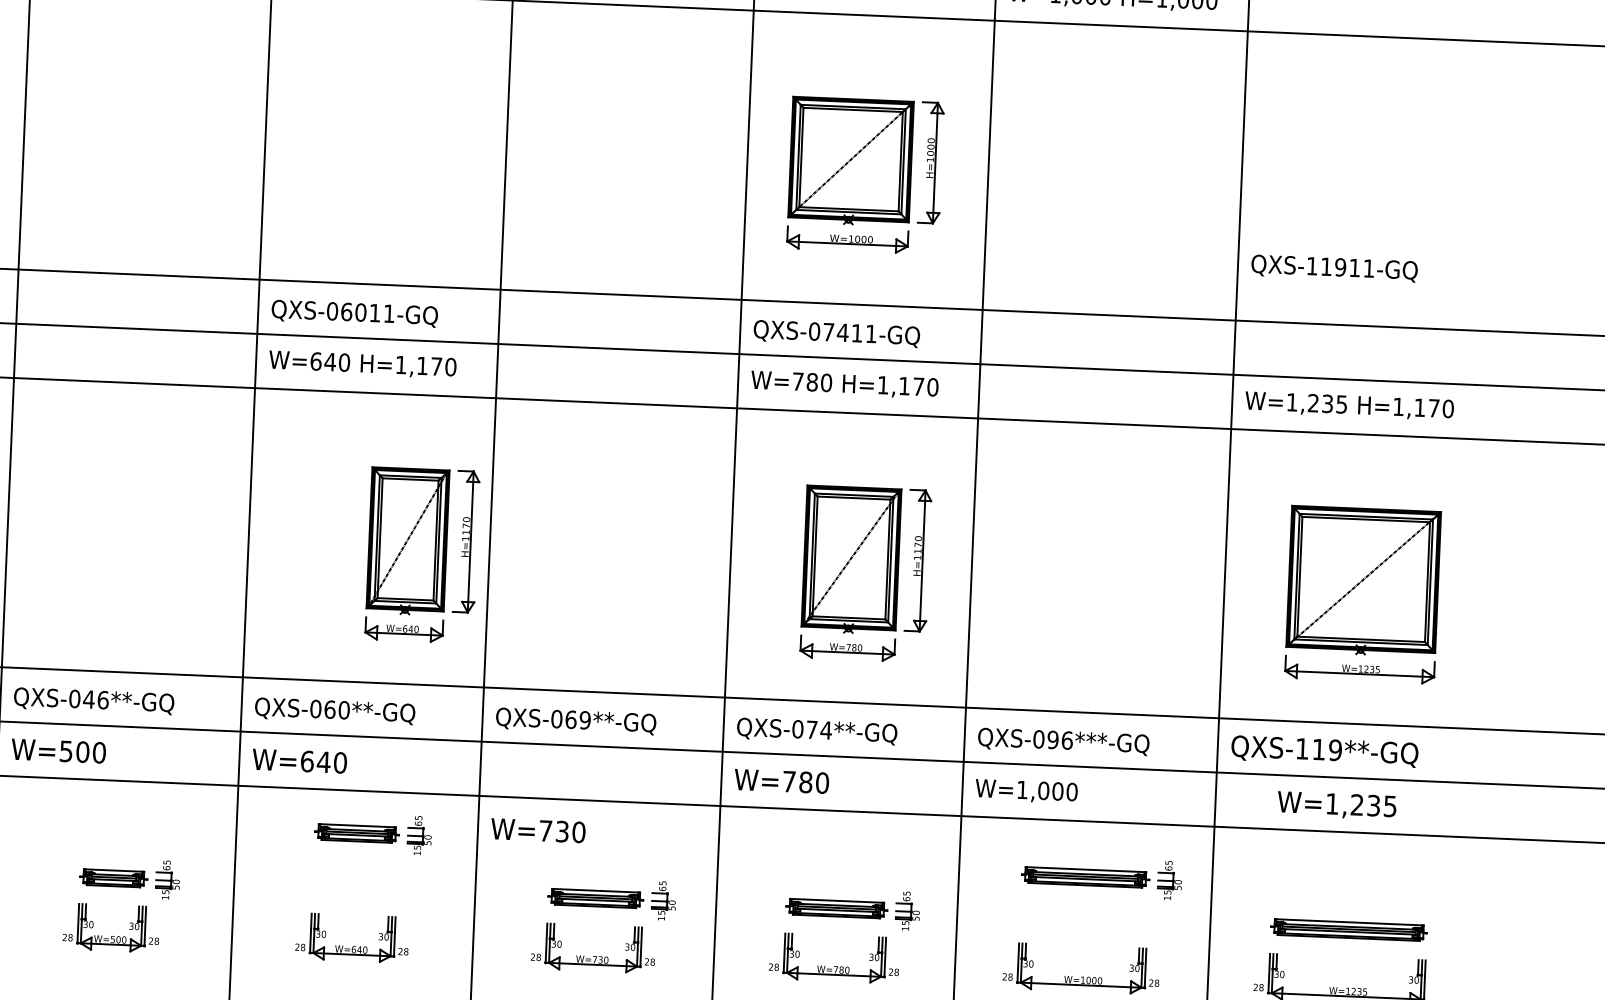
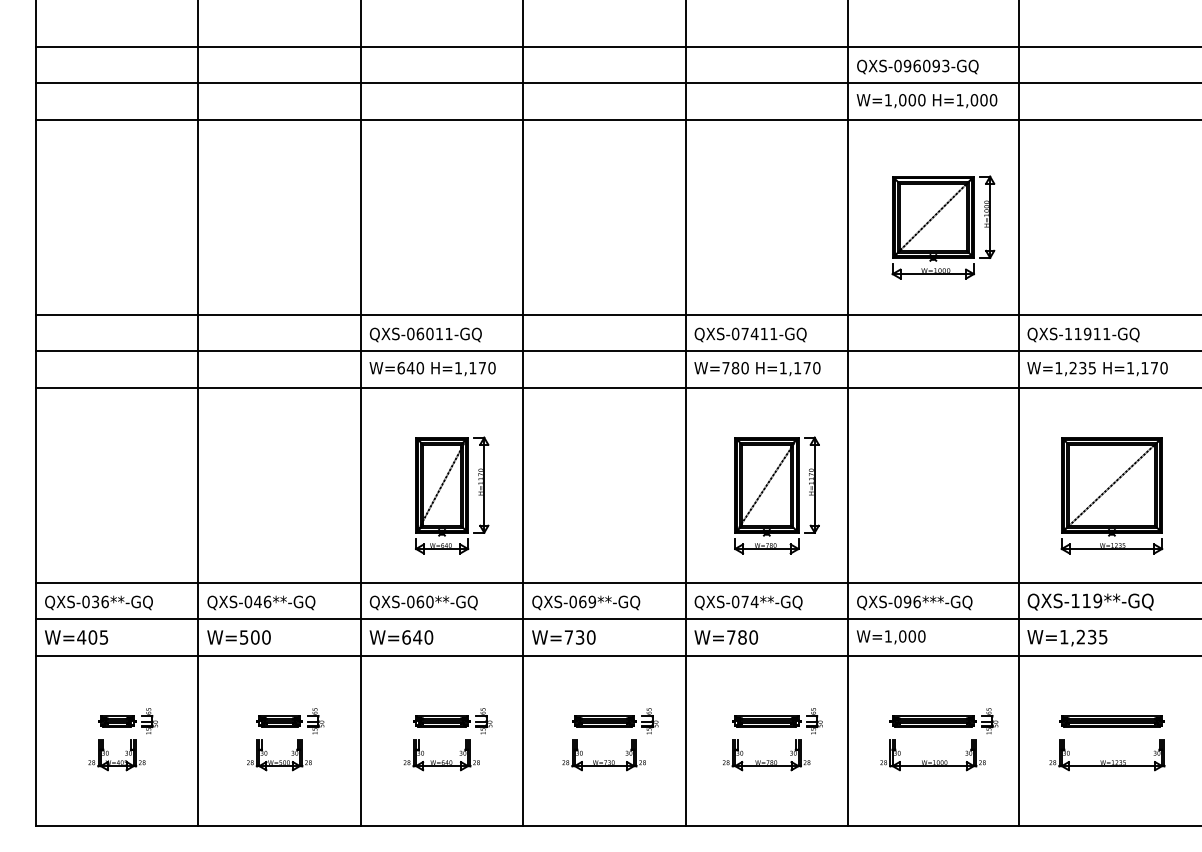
part: (865, 175) -> (943, 227), moved
text: (1334, 267) -> (1083, 334), moved
part: (422, 555) -> (452, 495), moved
text: (1337, 804) -> (1067, 637), moved
text: (537, 830) -> (563, 637), moved
part: (372, 834) -> (452, 721), moved
part: (1100, 878) -> (943, 721), moved

